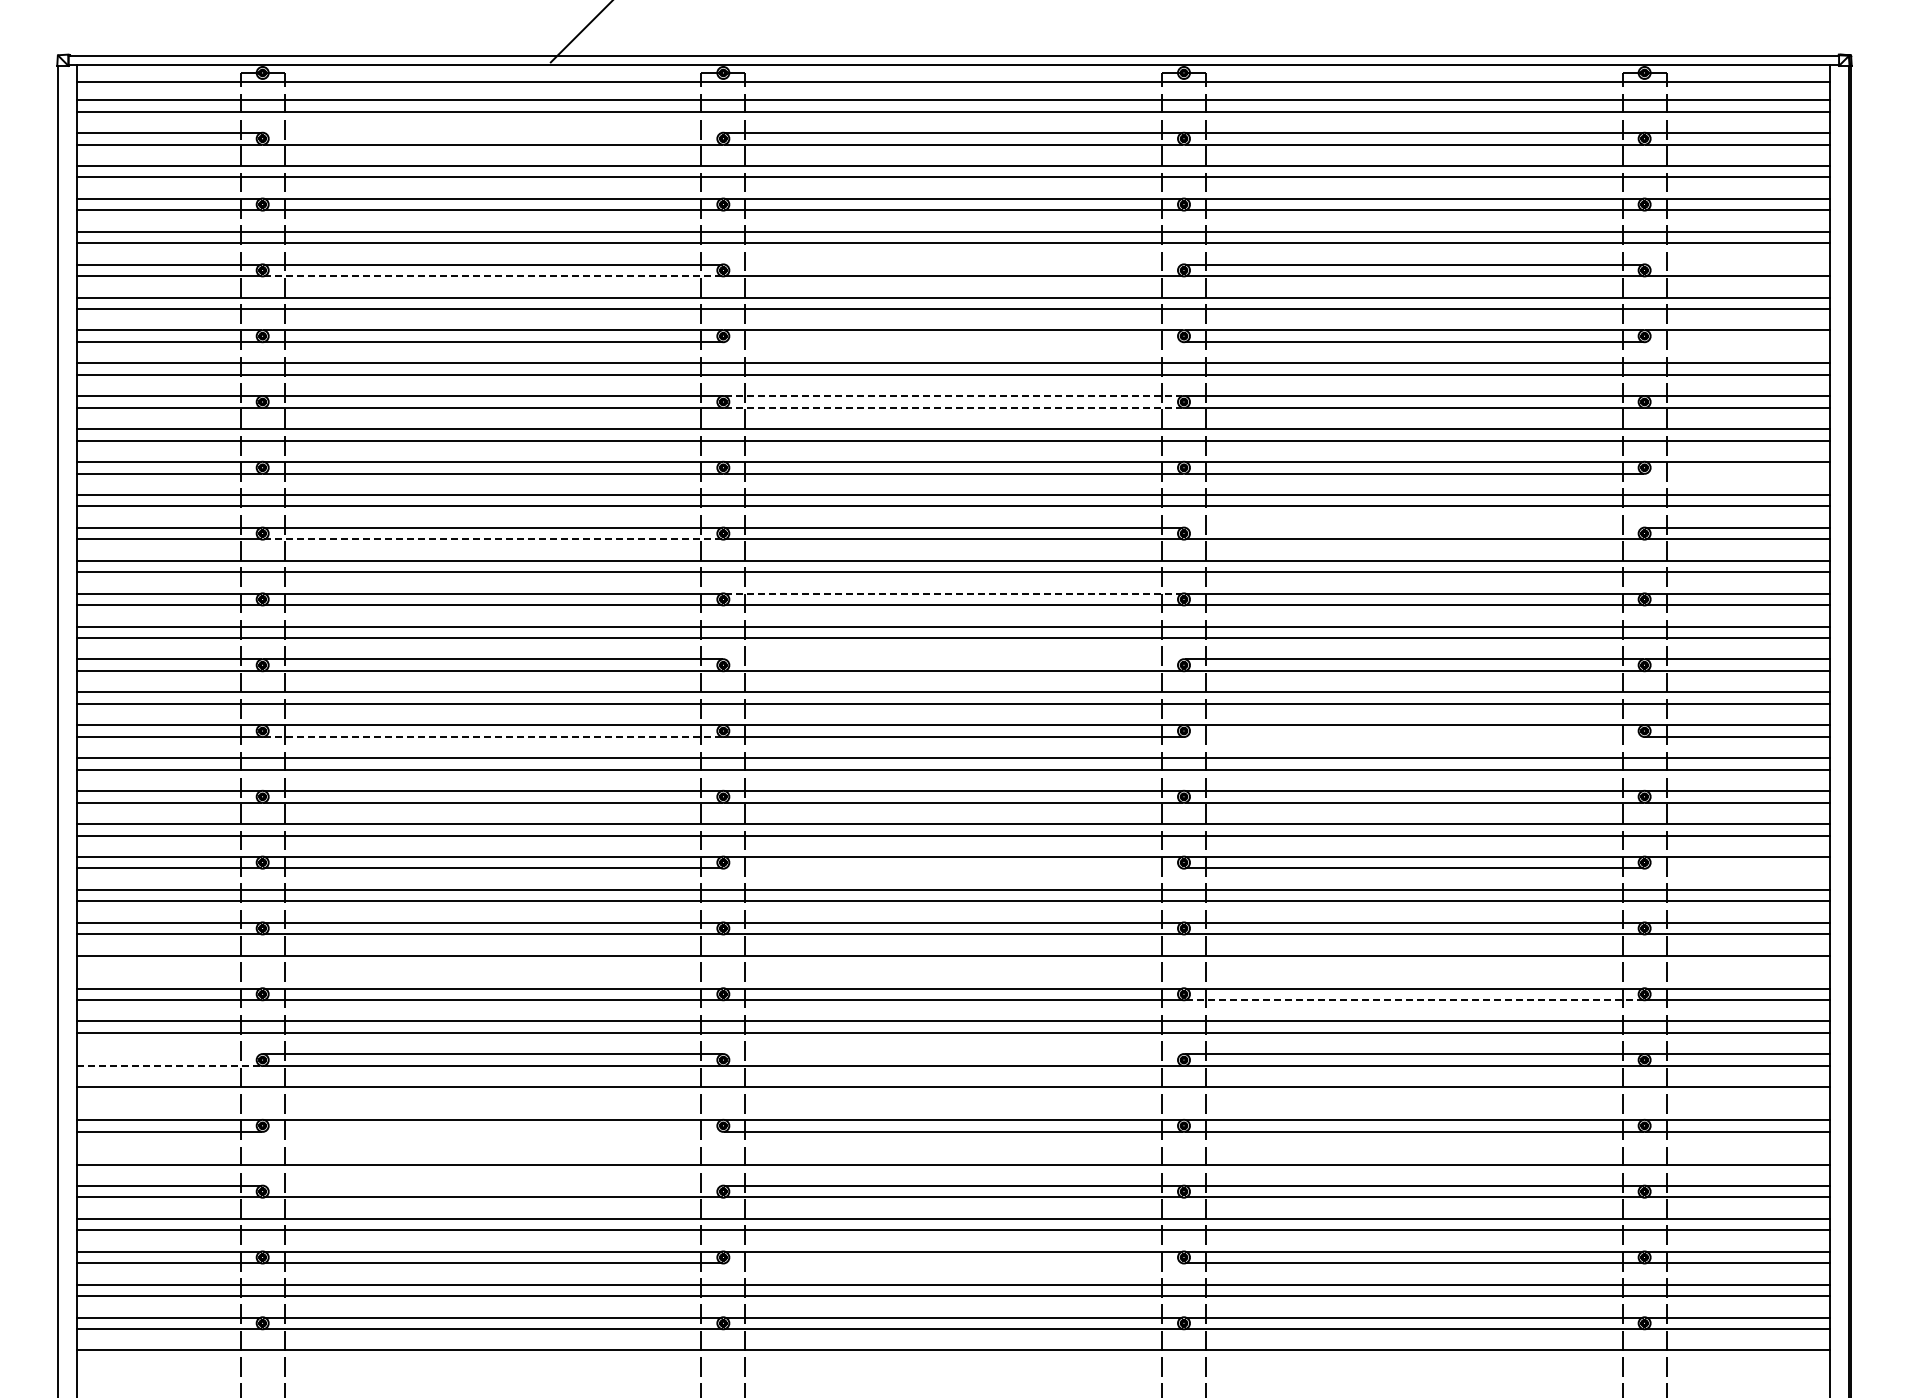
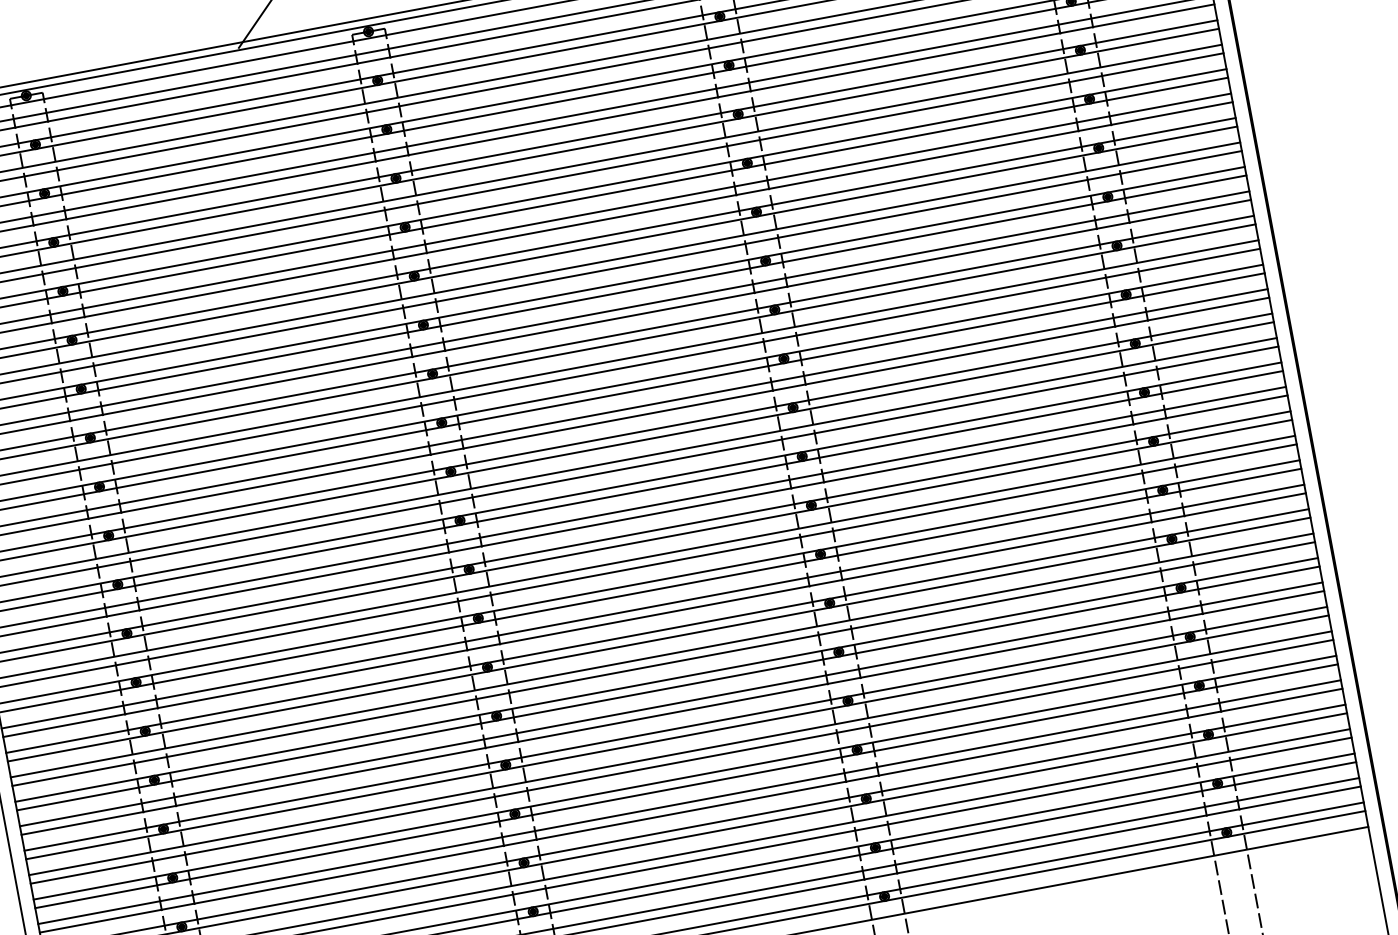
line: (492, 133) -> (205, 108), added
line: (953, 264) -> (566, 142), added
line: (1738, 264) -> (1149, 32), added
line: (493, 276) -> (226, 214), dashed -> solid
line: (953, 341) -> (576, 199), added
line: (1738, 341) -> (1160, 90), added
line: (953, 396) -> (584, 240), dashed -> solid
line: (953, 407) -> (586, 248), dashed -> solid
line: (1738, 473) -> (1178, 188), added
line: (1413, 527) -> (944, 273), added
line: (493, 539) -> (262, 410), dashed -> solid
line: (953, 593) -> (611, 386), dashed -> solid
line: (953, 659) -> (621, 435), added
line: (493, 736) -> (290, 556), dashed -> solid
line: (1413, 736) -> (973, 428), added
line: (953, 868) -> (650, 590), added
line: (1738, 868) -> (1233, 481), added
line: (953, 967) -> (663, 664), added
line: (1414, 1000) -> (1010, 624), dashed -> solid
line: (168, 1054) -> (92, 838), added
line: (953, 1054) -> (675, 728), added
line: (169, 1065) -> (95, 846), dashed -> solid
line: (953, 1098) -> (682, 761), added
line: (492, 1131) -> (344, 850), added
line: (953, 1153) -> (689, 802), added
line: (492, 1185) -> (351, 890), added
line: (953, 1263) -> (705, 884), added

